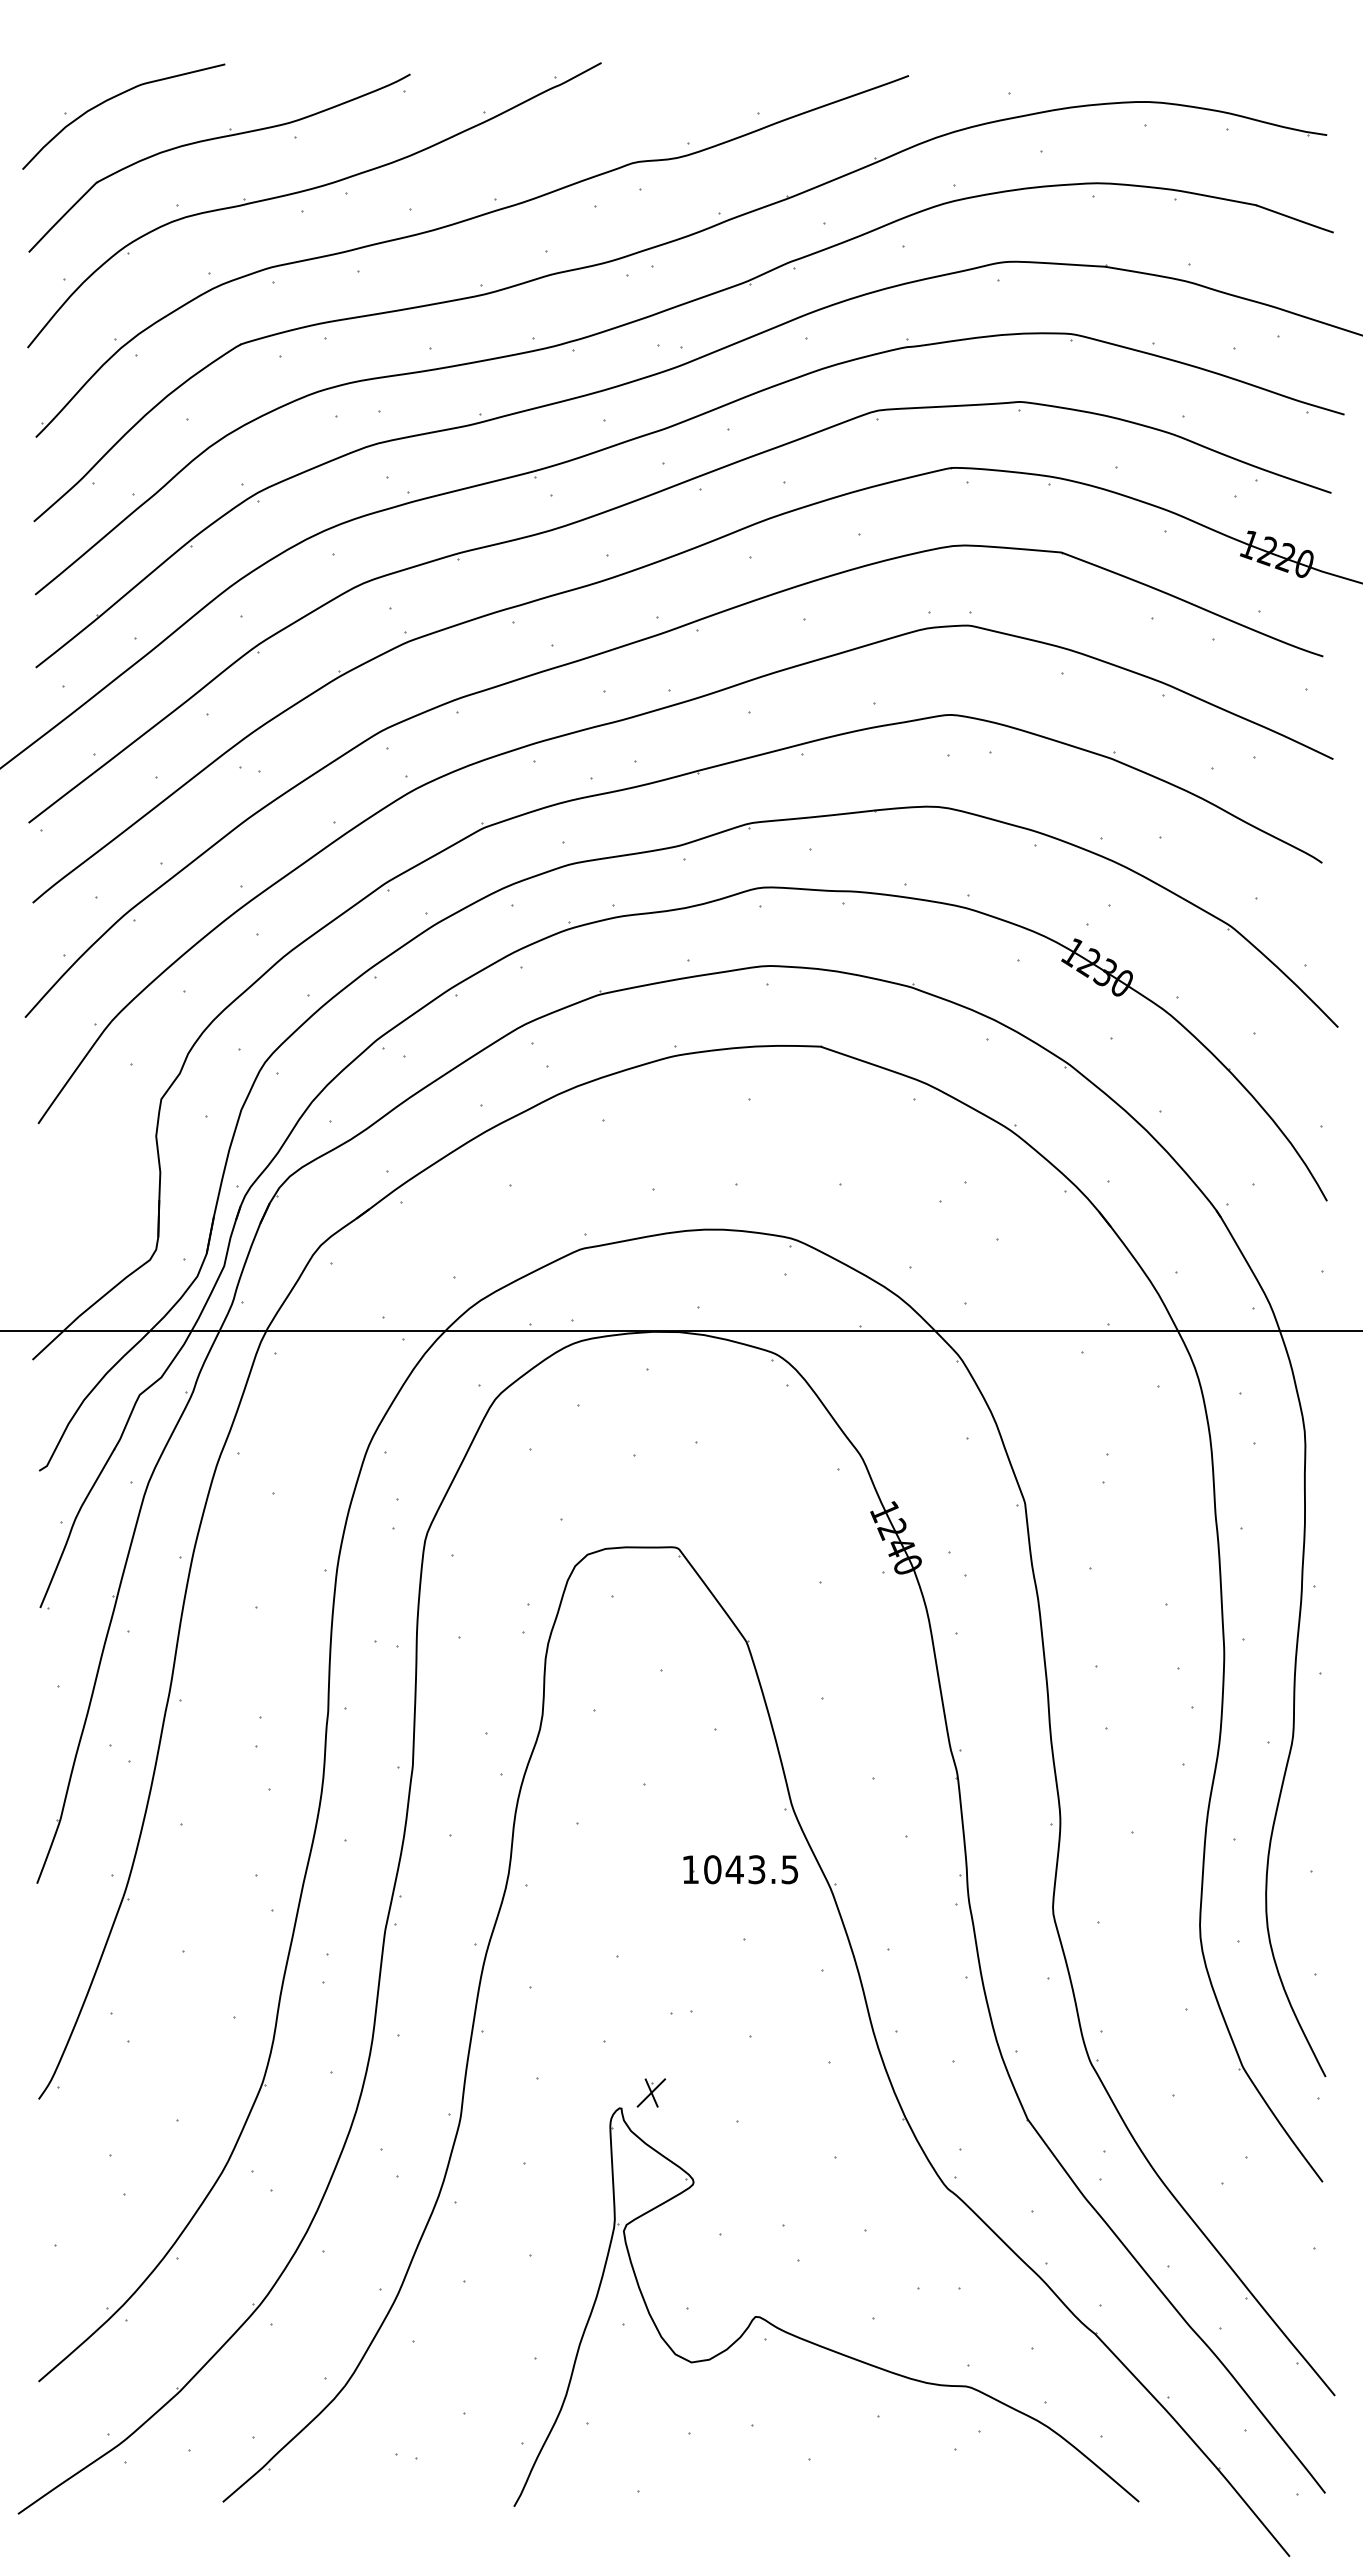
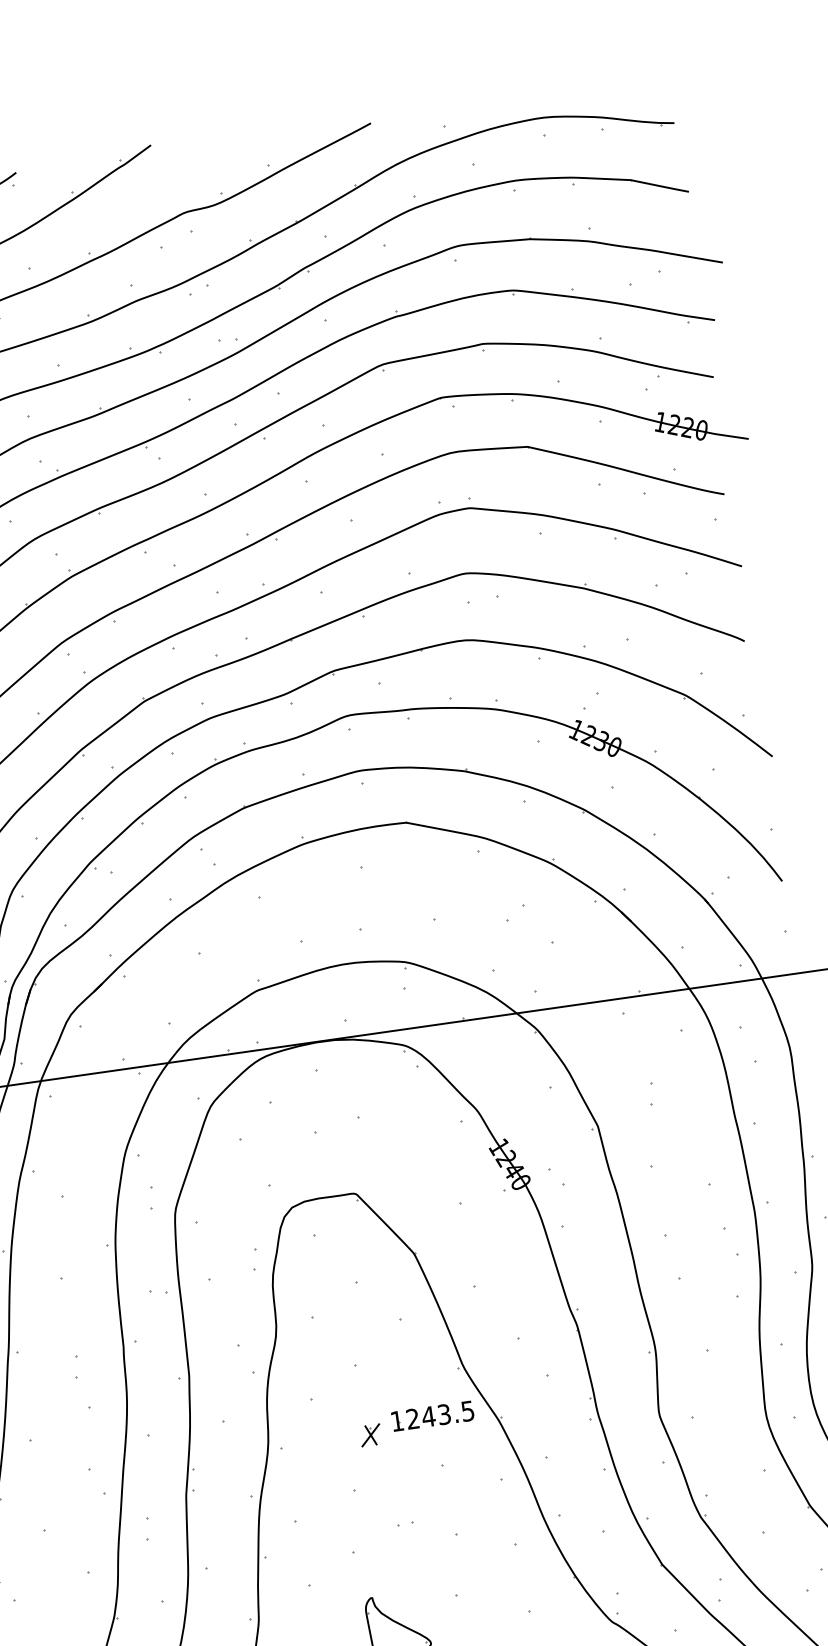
text: (712, 1869) -> (412, 1418), 1043.5 -> 1243.5
part: (651, 2092) -> (370, 1435), moved

